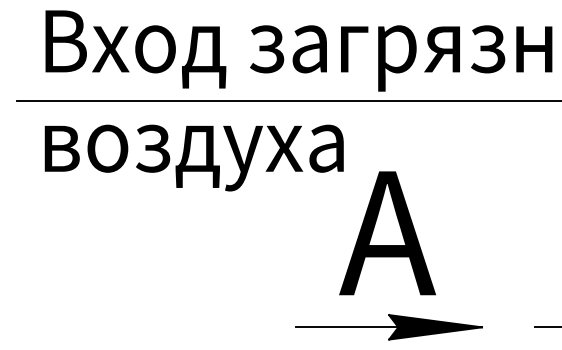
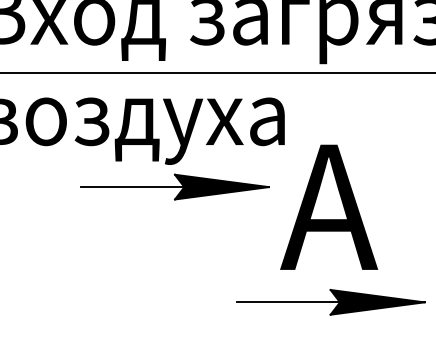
part: (234, 213) -> (174, 187), added

